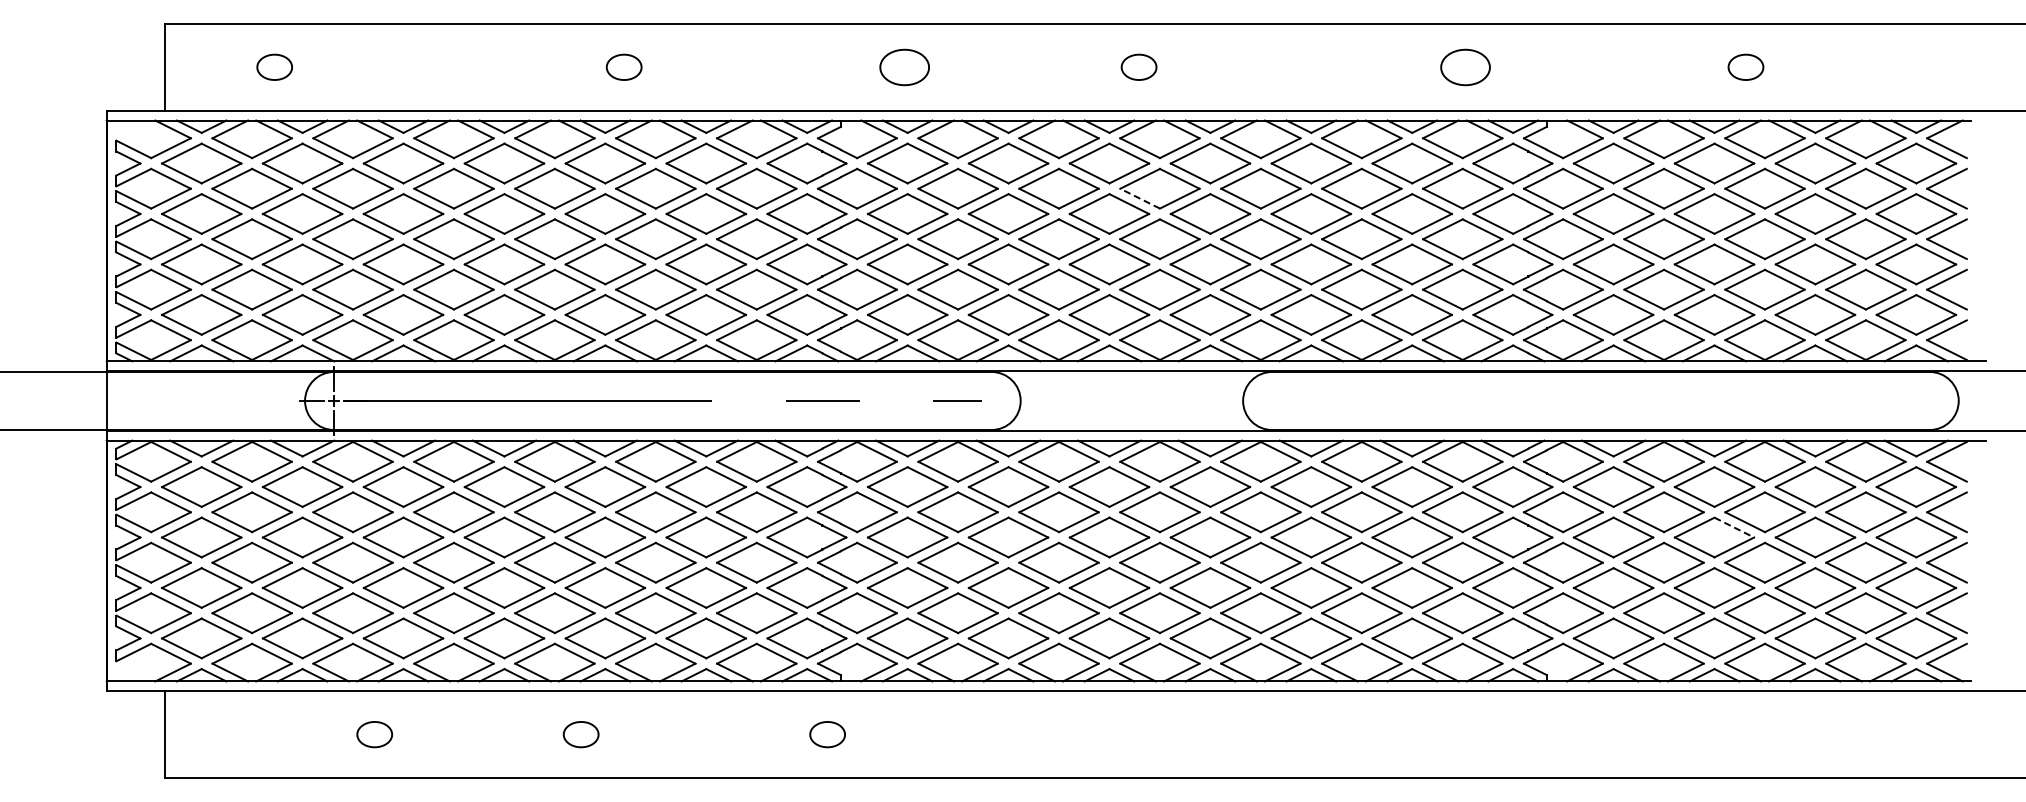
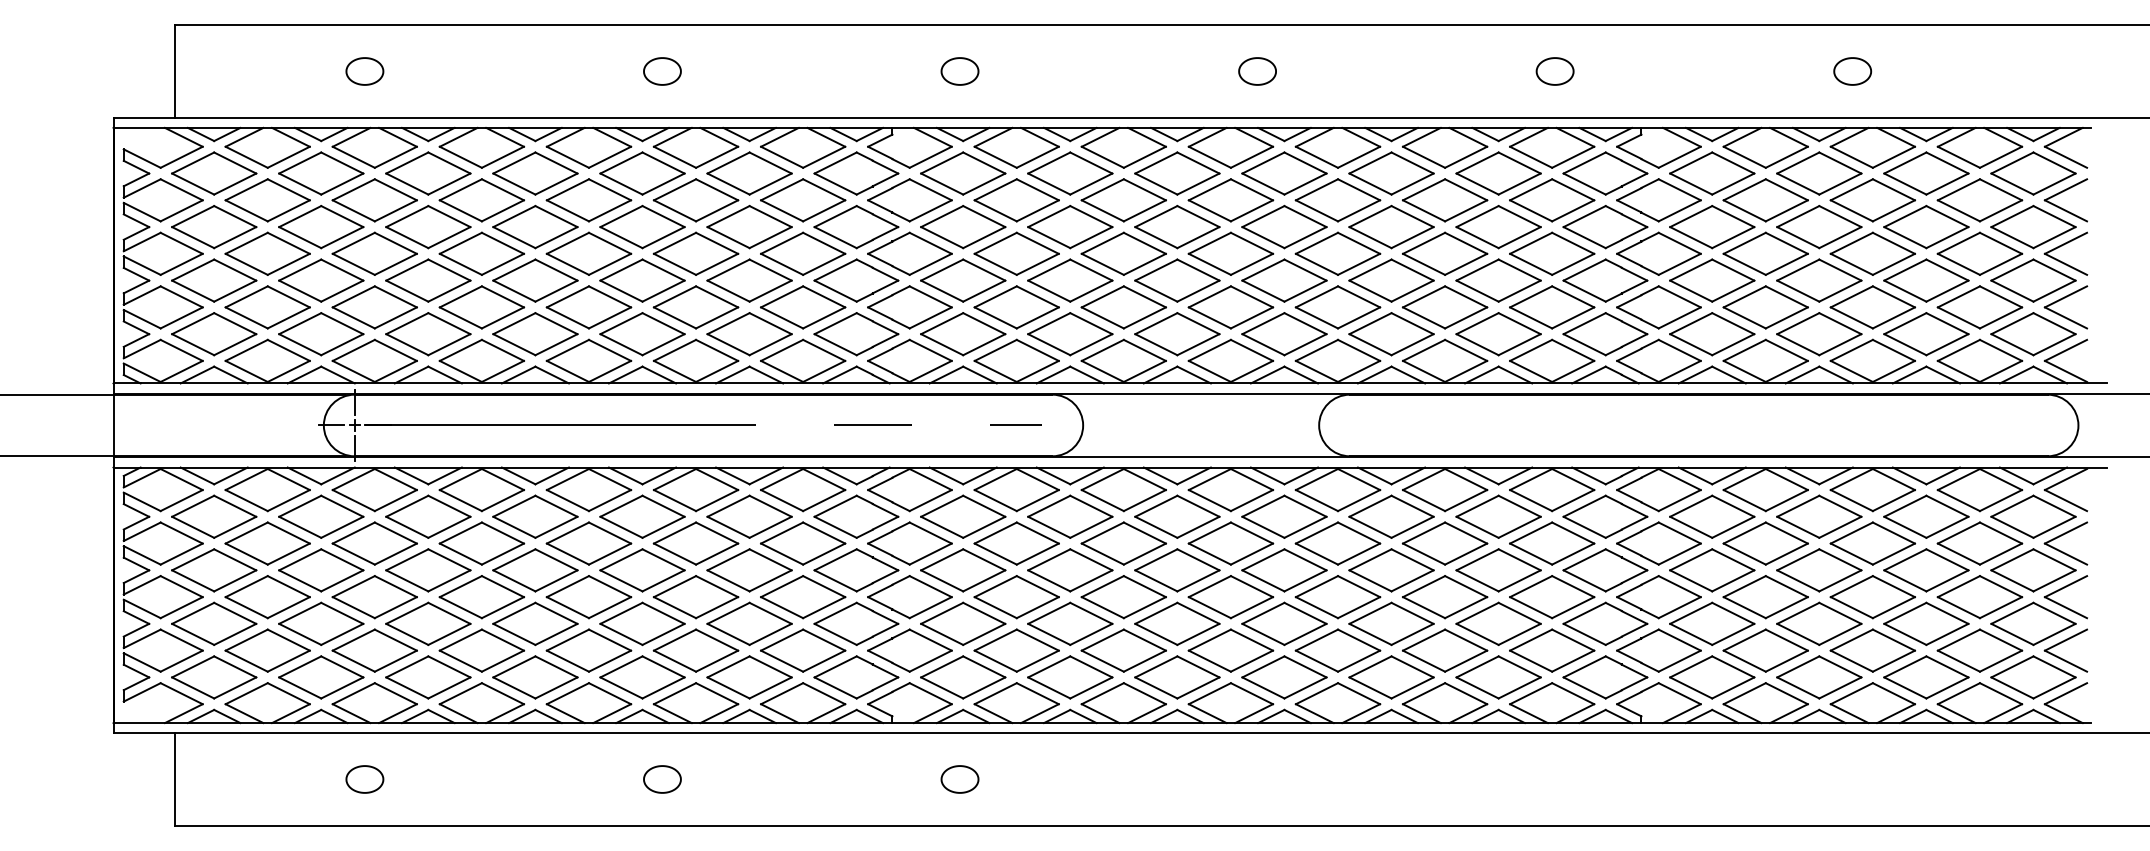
part: (274, 66) -> (364, 70), moved
part: (904, 66) -> (959, 70), size x0.71
part: (1138, 66) -> (1256, 70), moved
part: (1465, 66) -> (1555, 70), size x0.71
line: (1139, 198) -> (1209, 210), dashed -> solid
line: (1734, 527) -> (1840, 559), dashed -> solid
part: (374, 734) -> (364, 779), moved
part: (580, 734) -> (661, 779), moved
part: (827, 734) -> (959, 779), moved

